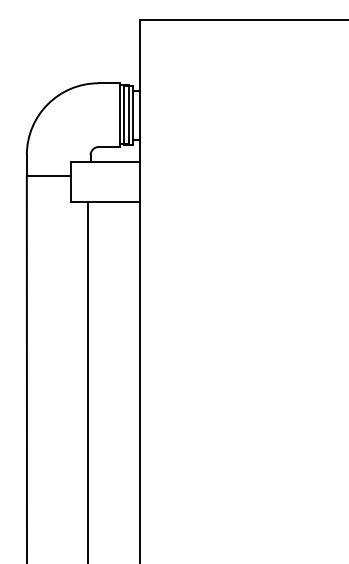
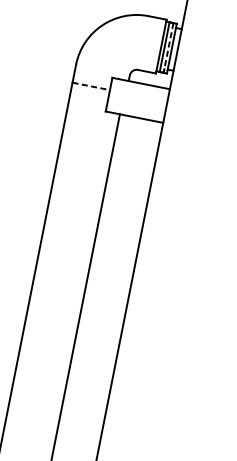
line: (128, 115) -> (168, 48), solid -> dashed
line: (48, 176) -> (90, 86), solid -> dashed

